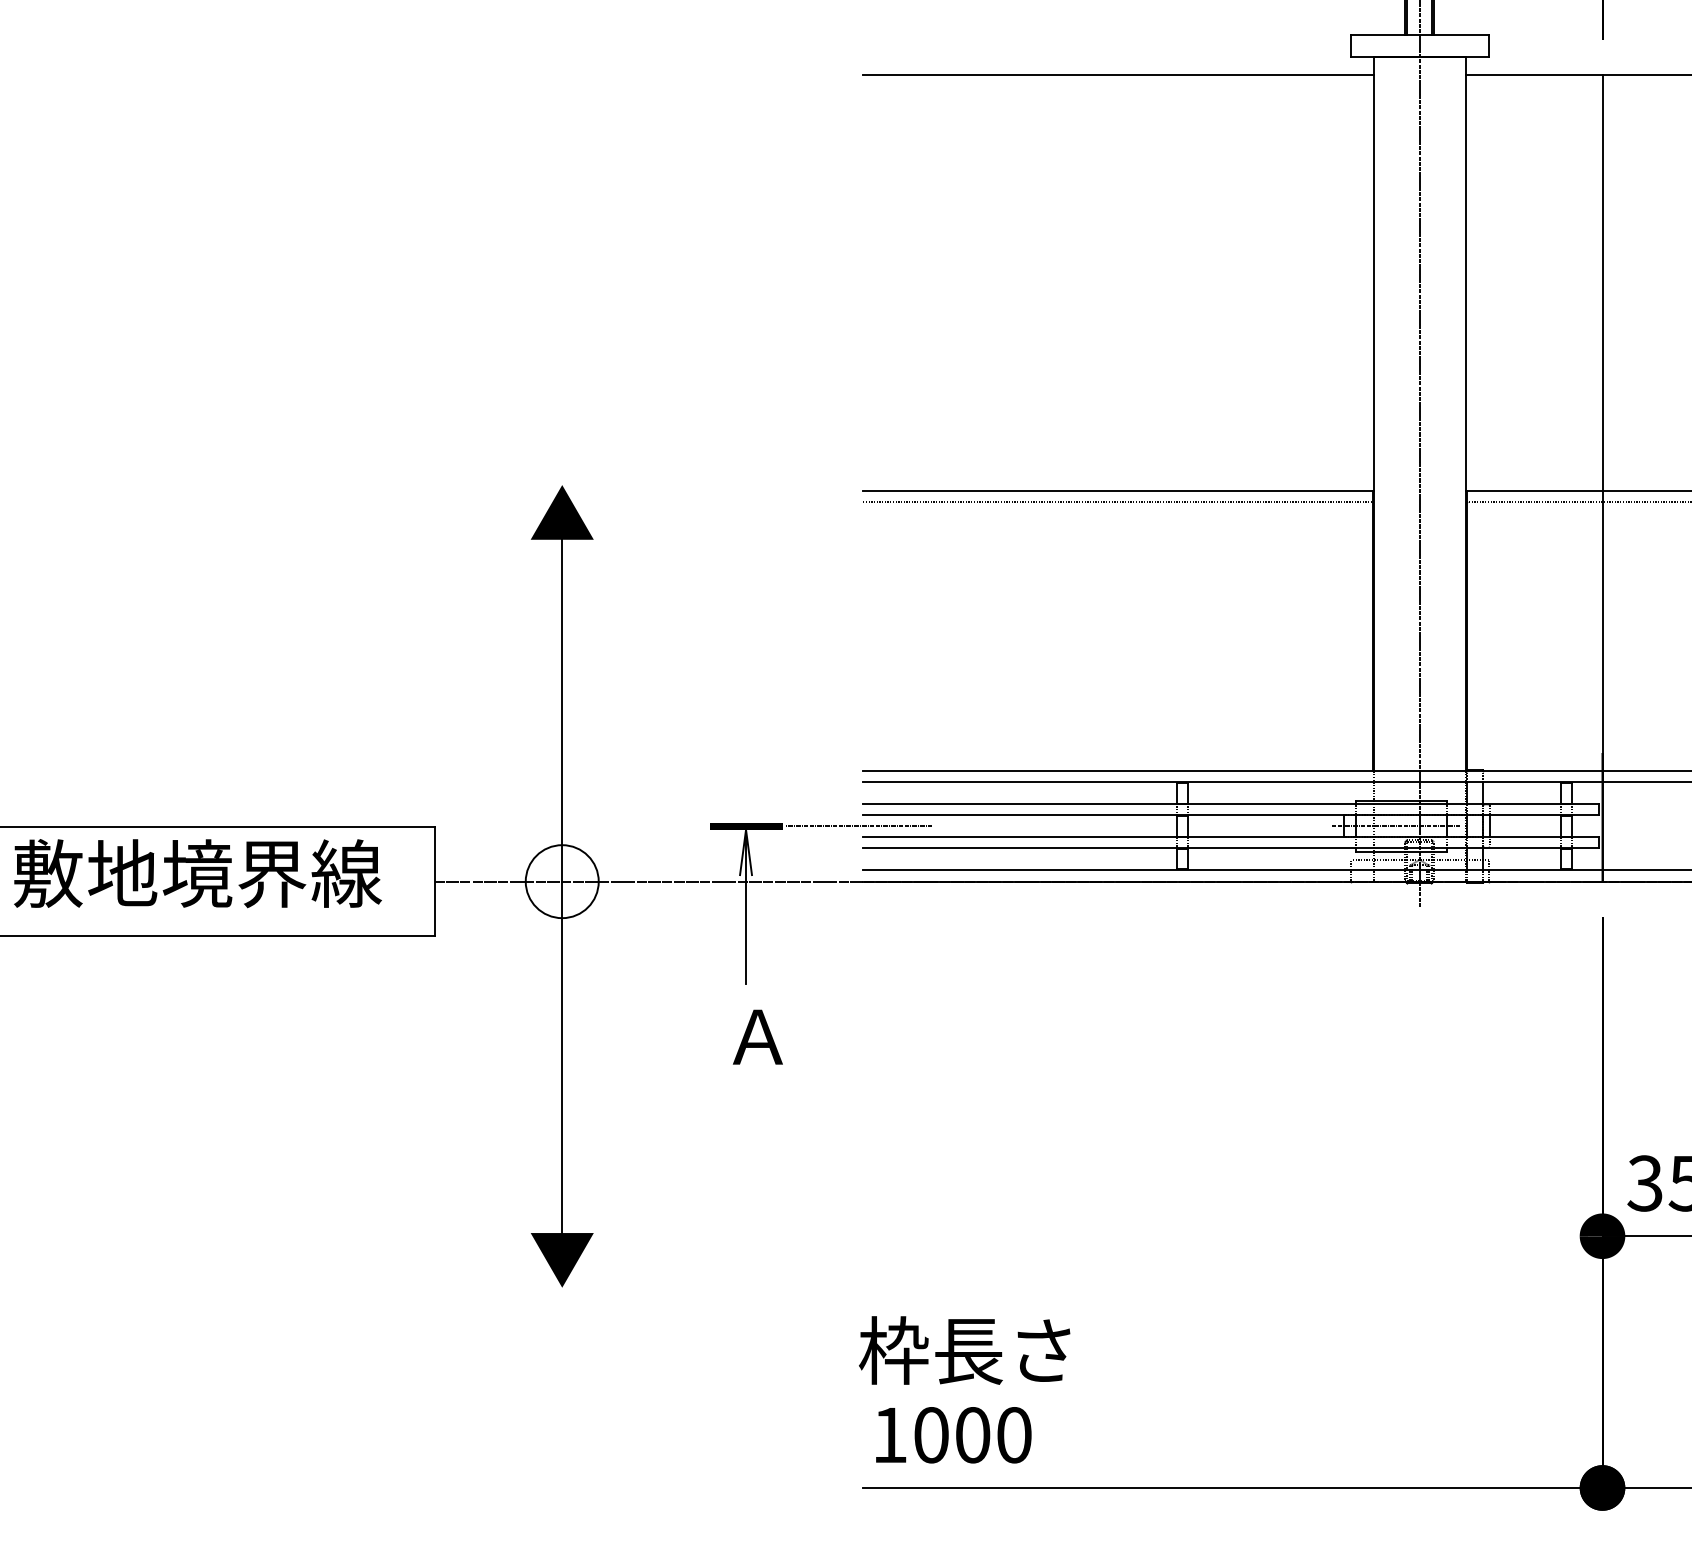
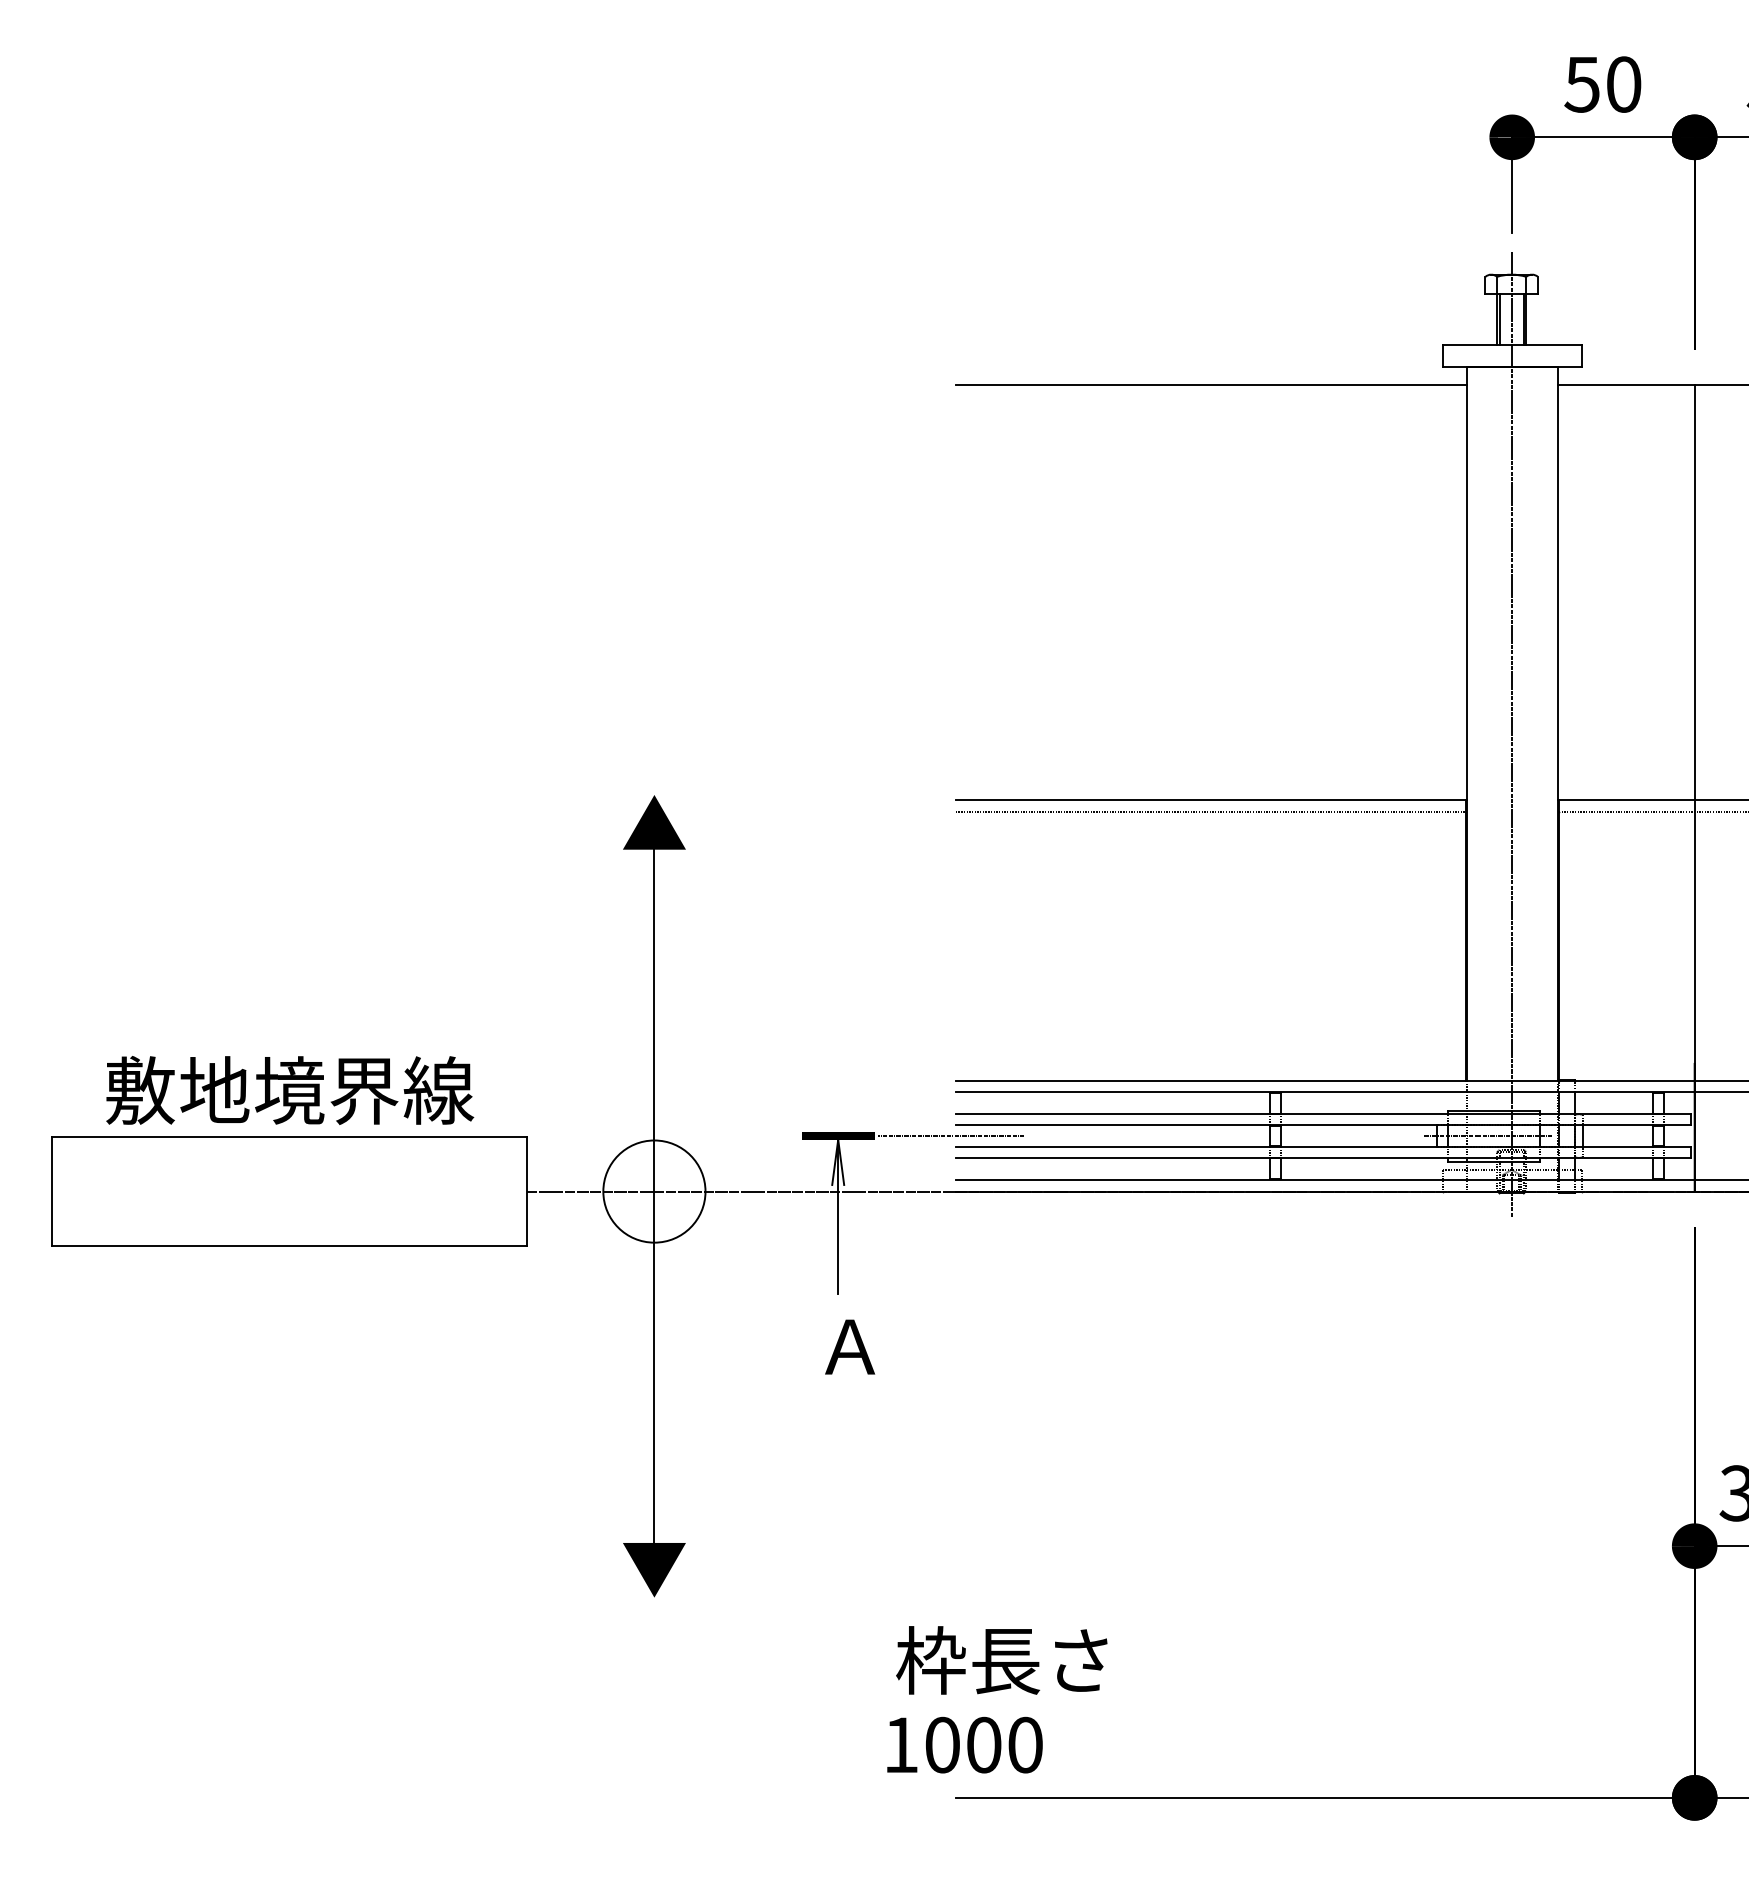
text: (198, 873) -> (290, 1090), moved
circle: (561, 881) -> (653, 1191), size x1.4
text: (964, 1350) -> (1001, 1660), moved
text: (953, 1434) -> (964, 1744), moved

